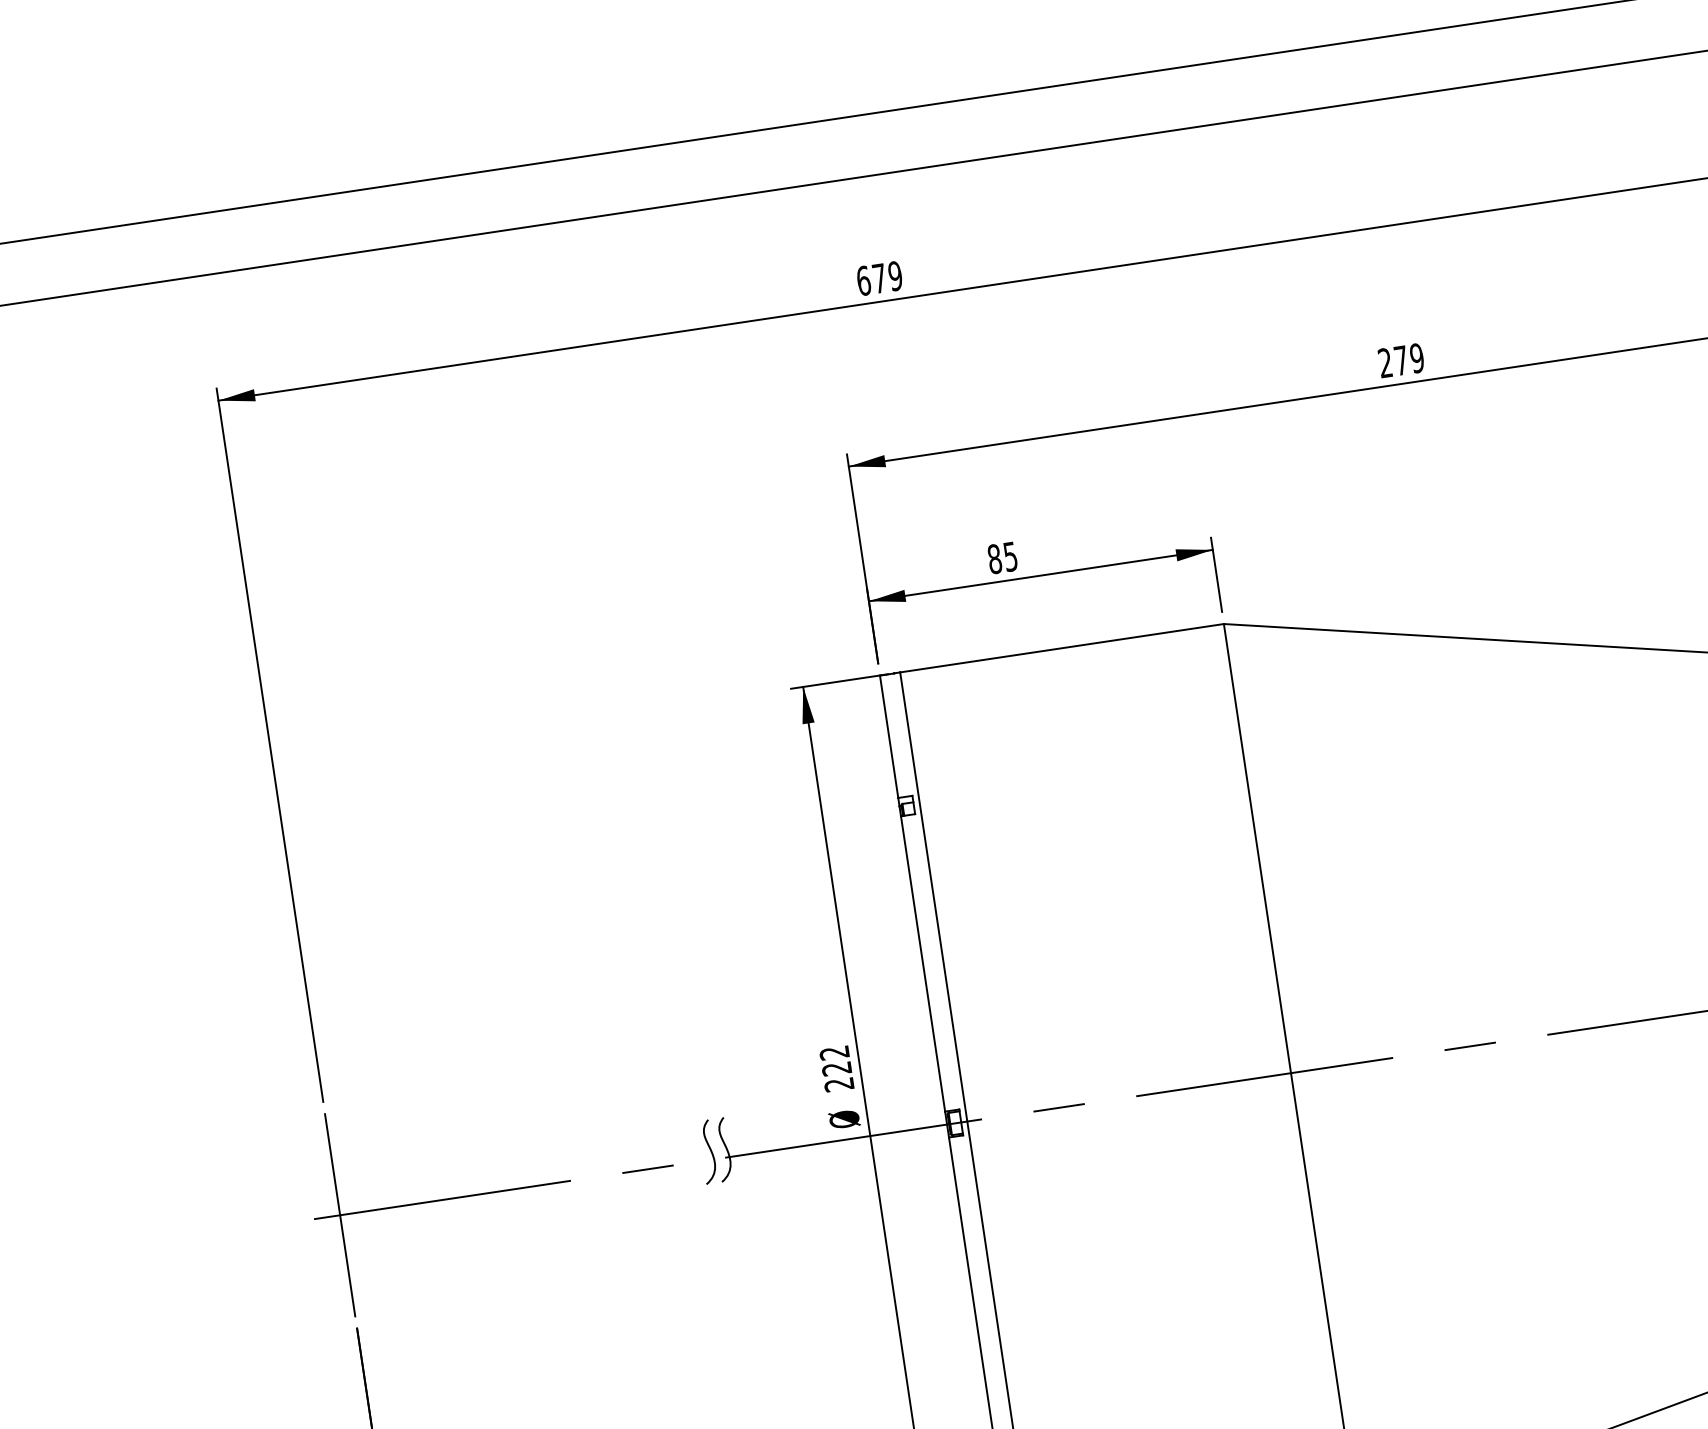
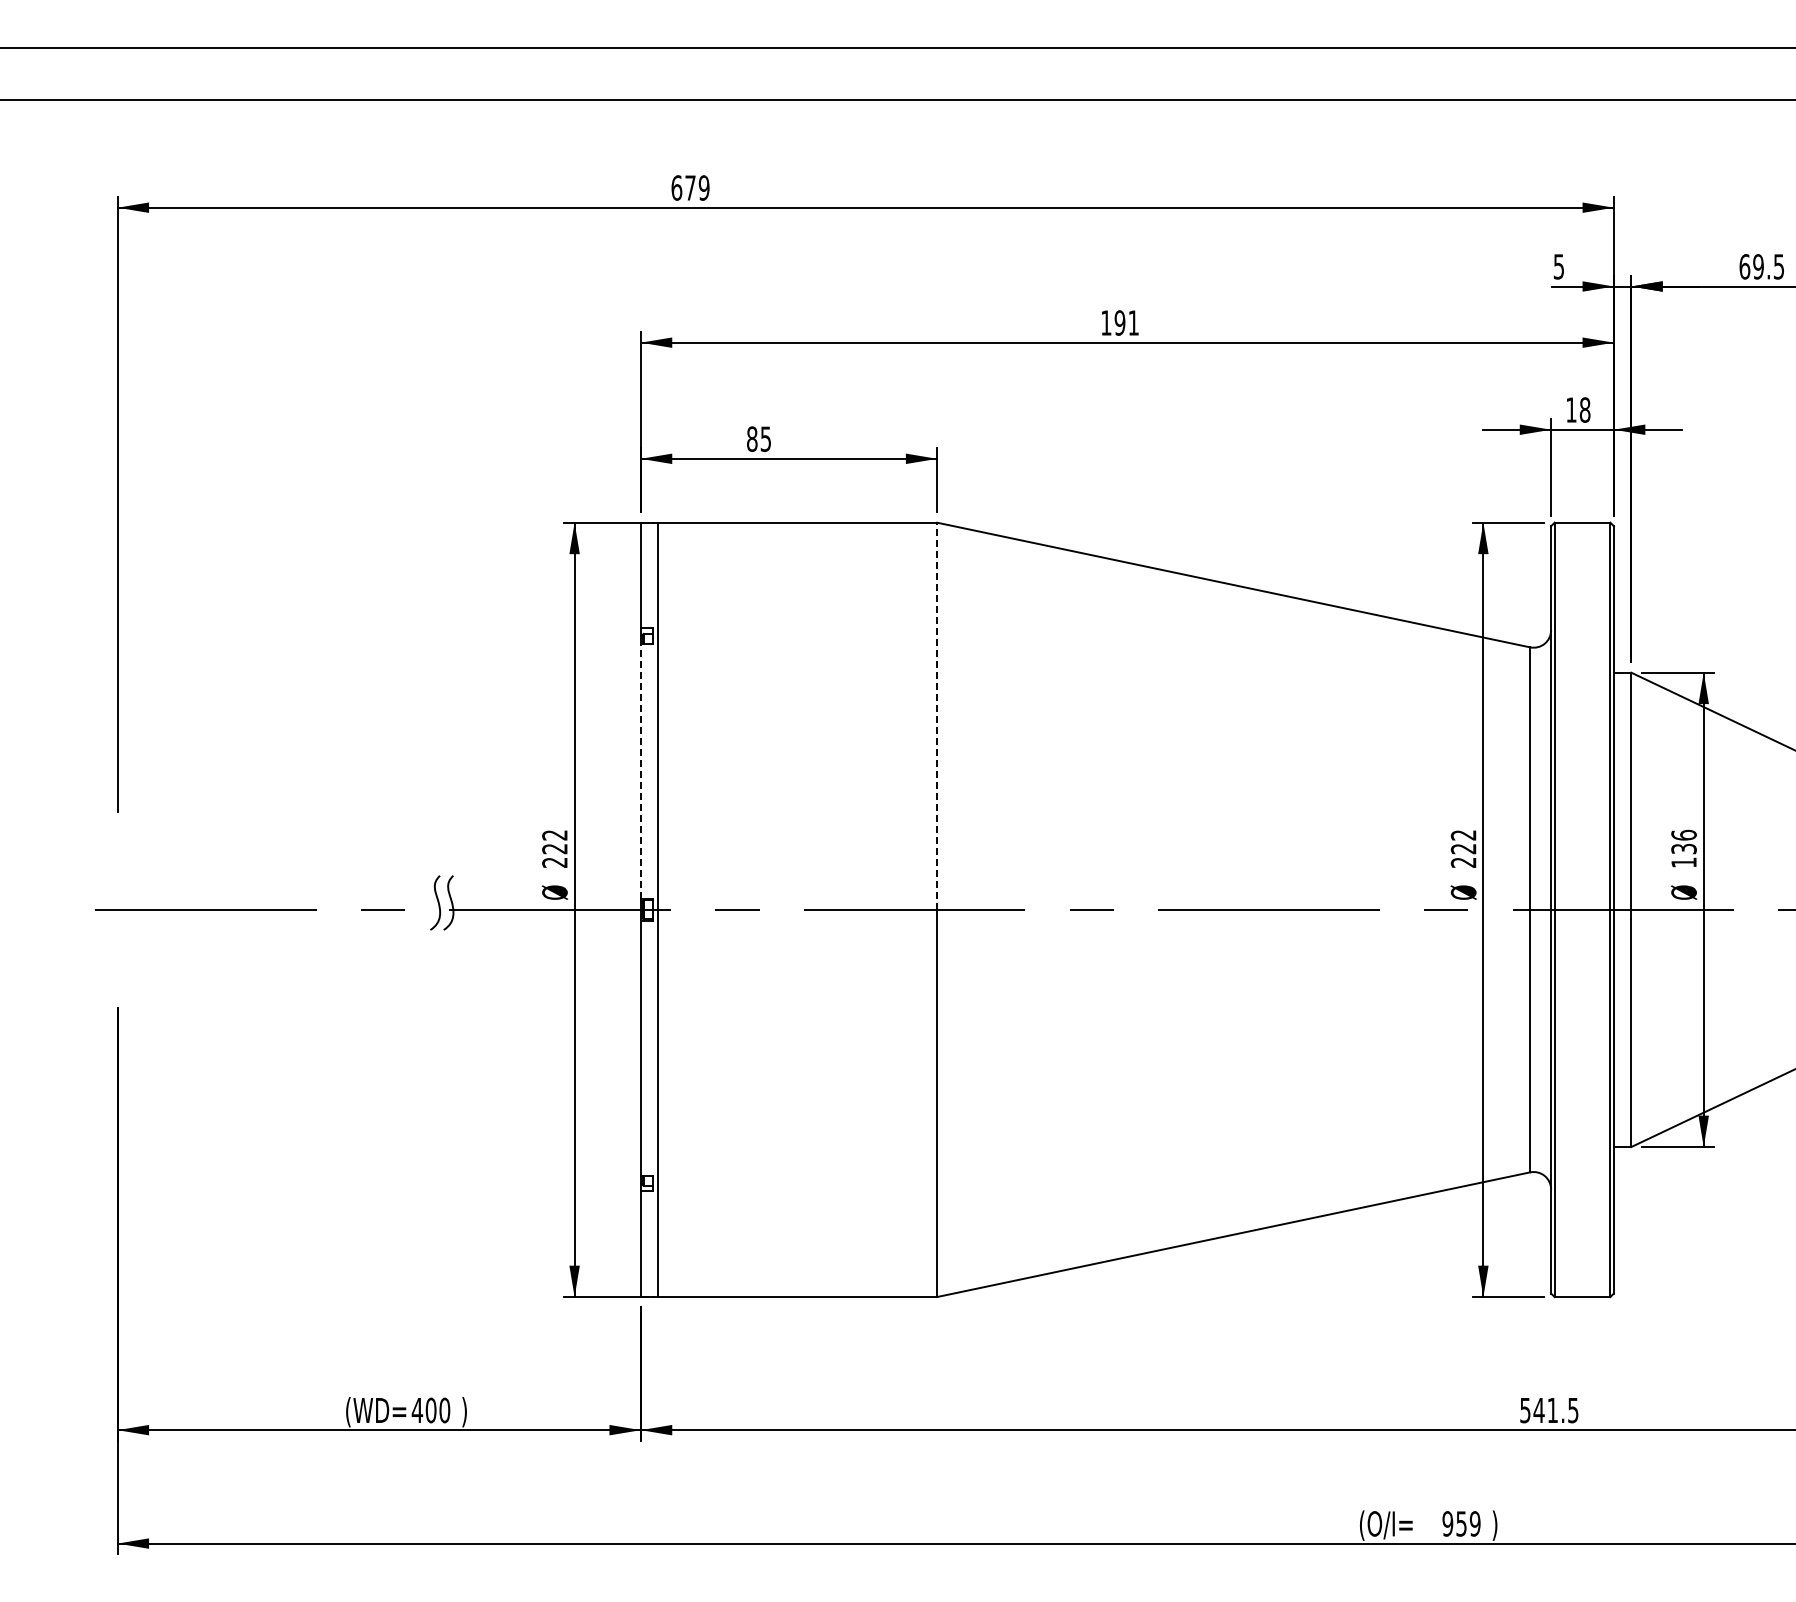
text: (1401, 359) -> (1120, 322), 279 -> 191
line: (1257, 848) -> (937, 716), solid -> dashed
line: (922, 962) -> (640, 770), solid -> dashed
line: (339, 1214) -> (117, 909), removed

